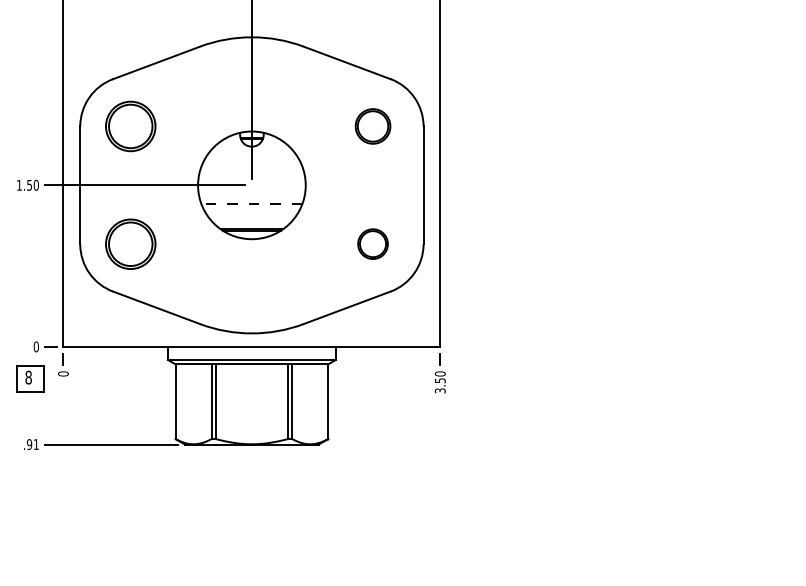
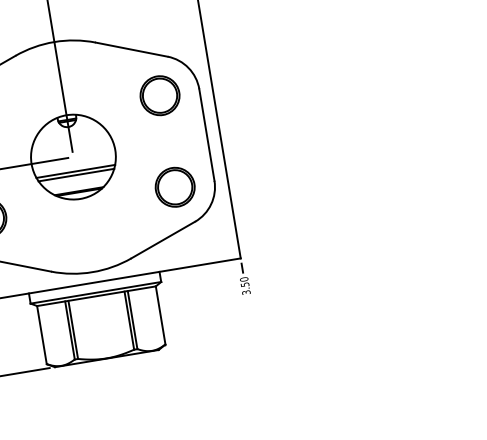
part: (372, 126) -> (159, 95), size x1.43
line: (251, 203) -> (75, 171), dashed -> solid
line: (251, 208) -> (76, 175), added
part: (372, 243) -> (174, 186), size x1.67

